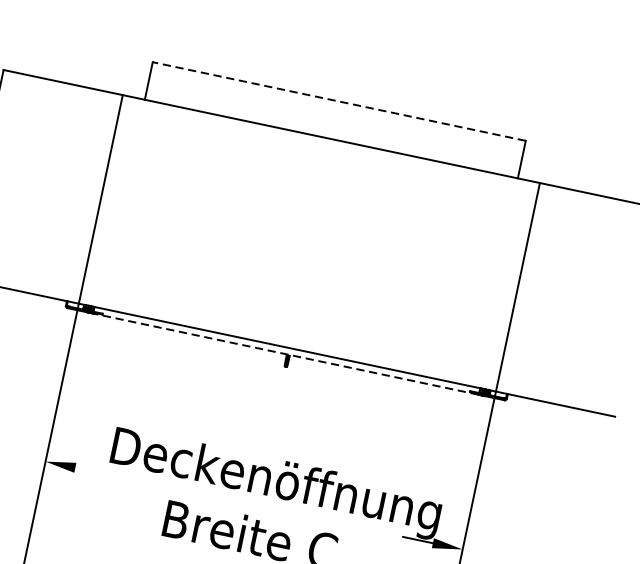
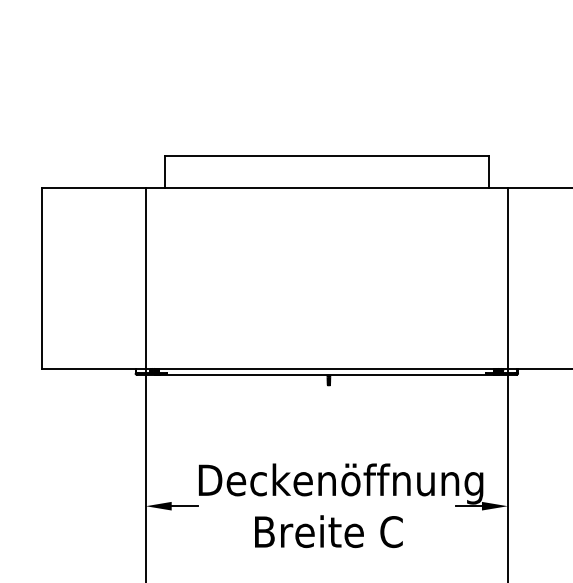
line: (338, 101) -> (326, 155), dashed -> solid
line: (285, 353) -> (326, 374), dashed -> solid
line: (90, 471) -> (184, 506), added

